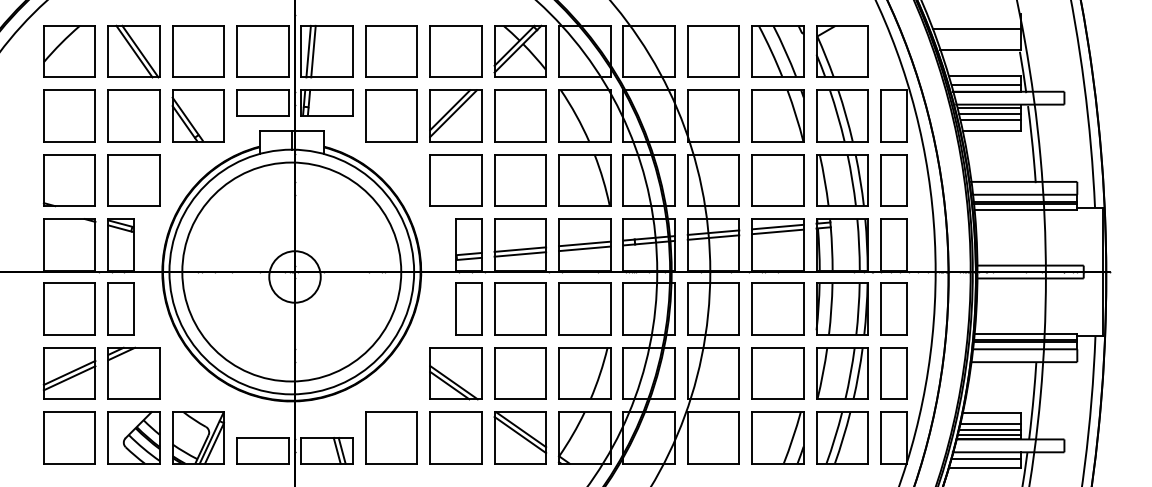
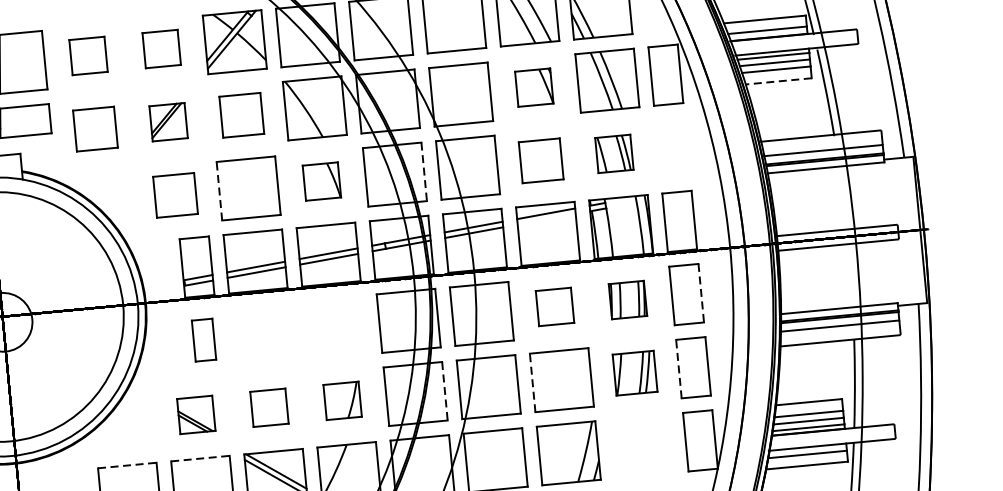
part: (391, 51) -> (88, 55), size x0.6
part: (455, 51) -> (161, 49), size x0.6
part: (391, 115) -> (95, 128), size x0.7
part: (455, 115) -> (168, 121), size x0.6
part: (520, 115) -> (241, 114), size x0.7
part: (777, 115) -> (533, 87), size x0.6
line: (991, 130) -> (778, 81), solid -> dashed
part: (455, 180) -> (175, 195), size x0.7
line: (494, 180) -> (219, 191), solid -> dashed
part: (584, 180) -> (321, 181), size x0.6
line: (674, 180) -> (423, 172), solid -> dashed
part: (777, 180) -> (540, 160), size x0.7
part: (842, 180) -> (614, 153), size x0.6
part: (893, 180) -> (672, 148), removed
line: (777, 231) -> (546, 218), removed
part: (468, 308) -> (203, 339), size x0.7
part: (520, 308) -> (262, 333), removed
part: (584, 308) -> (335, 327), removed
part: (777, 308) -> (554, 306), size x0.6
part: (841, 308) -> (627, 299), size x0.6
line: (906, 309) -> (701, 293), solid -> dashed
part: (455, 373) -> (195, 414), size x0.6
part: (520, 373) -> (269, 407), size x0.6
part: (584, 373) -> (342, 400), size x0.6
line: (674, 373) -> (444, 391), solid -> dashed
line: (752, 373) -> (533, 382), solid -> dashed
part: (842, 373) -> (635, 373), size x0.7
line: (880, 373) -> (678, 369), solid -> dashed
line: (391, 412) -> (127, 465), solid -> dashed
line: (455, 412) -> (199, 459), solid -> dashed
part: (842, 437) -> (642, 445), removed

